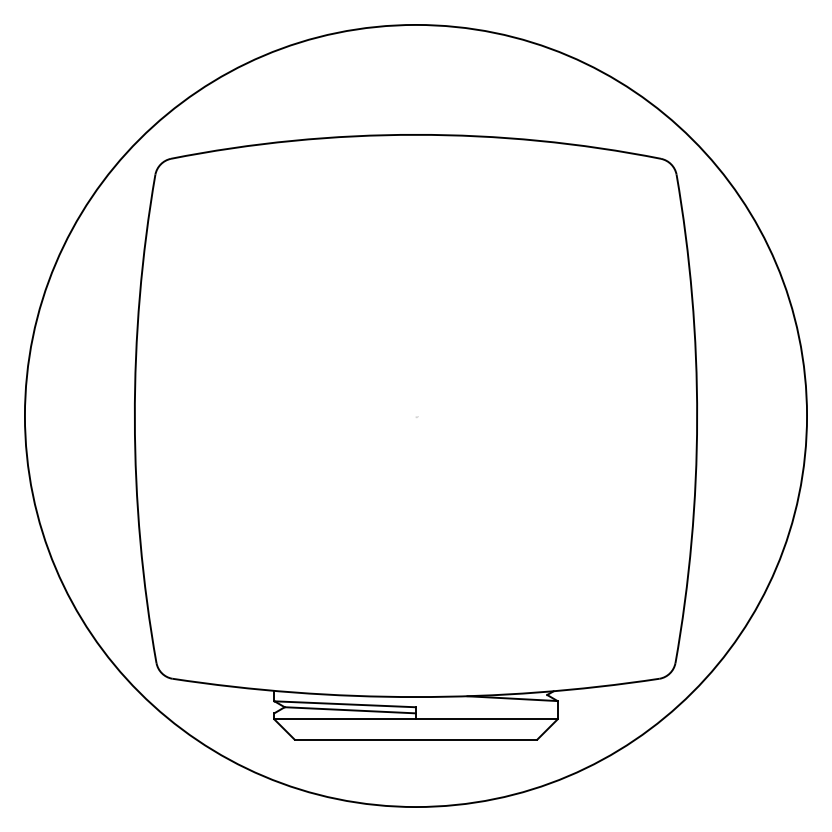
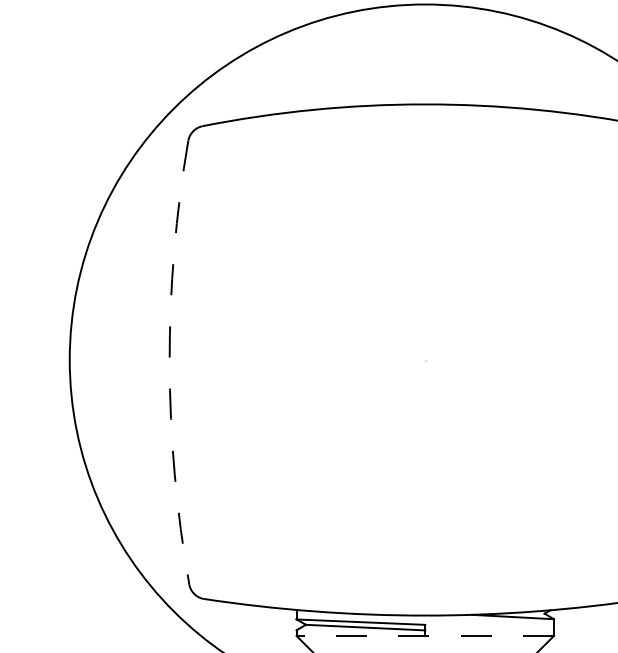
arc: (134, 418) -> (169, 362), solid -> dashed
line: (415, 719) -> (424, 635), solid -> dashed

